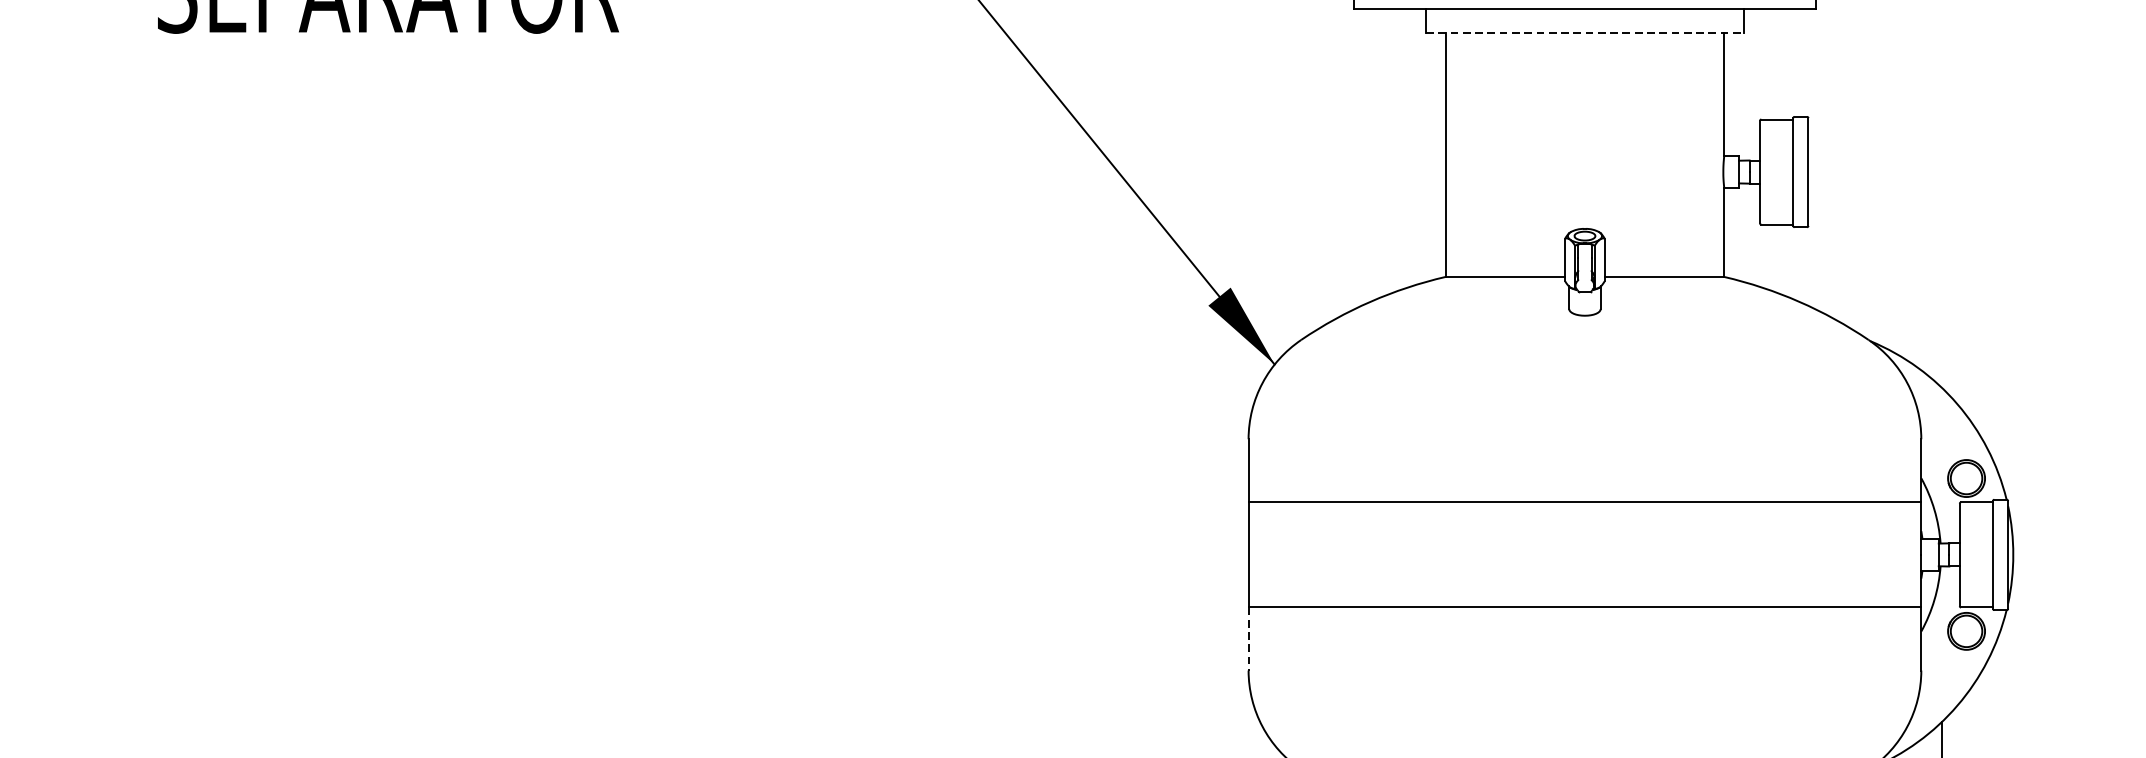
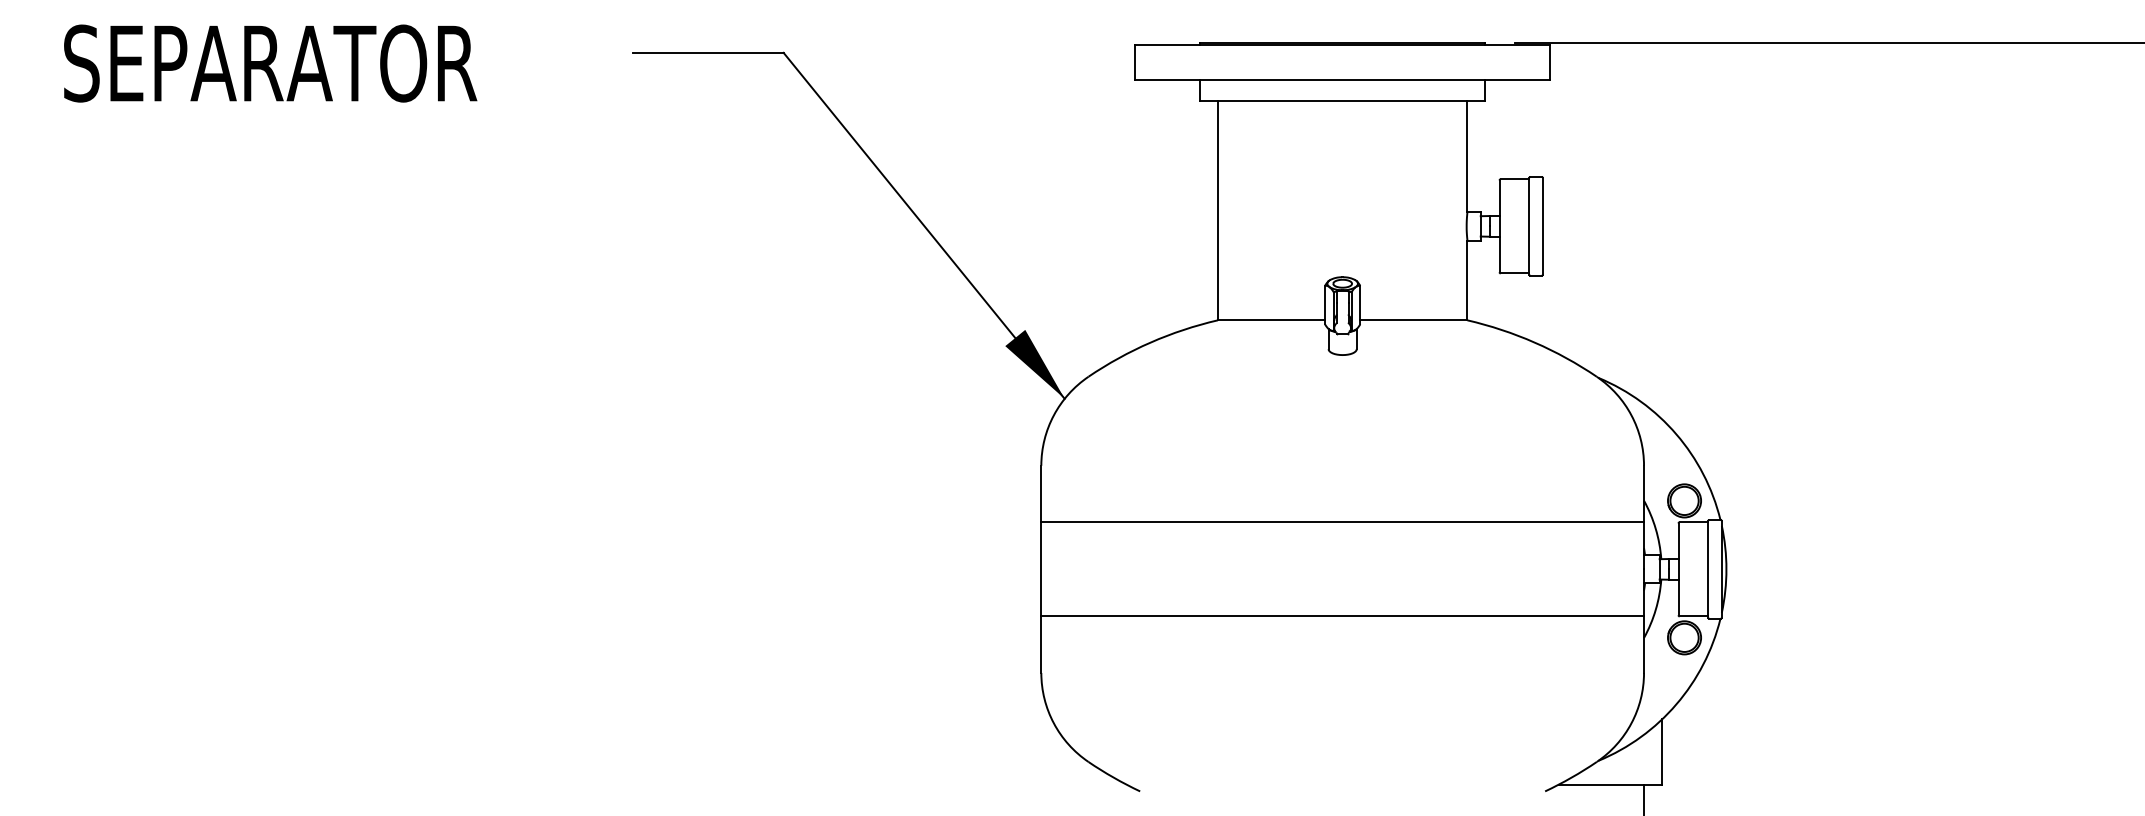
line: (1585, 32) -> (1343, 101), dashed -> solid
line: (1248, 639) -> (1041, 645), dashed -> solid

